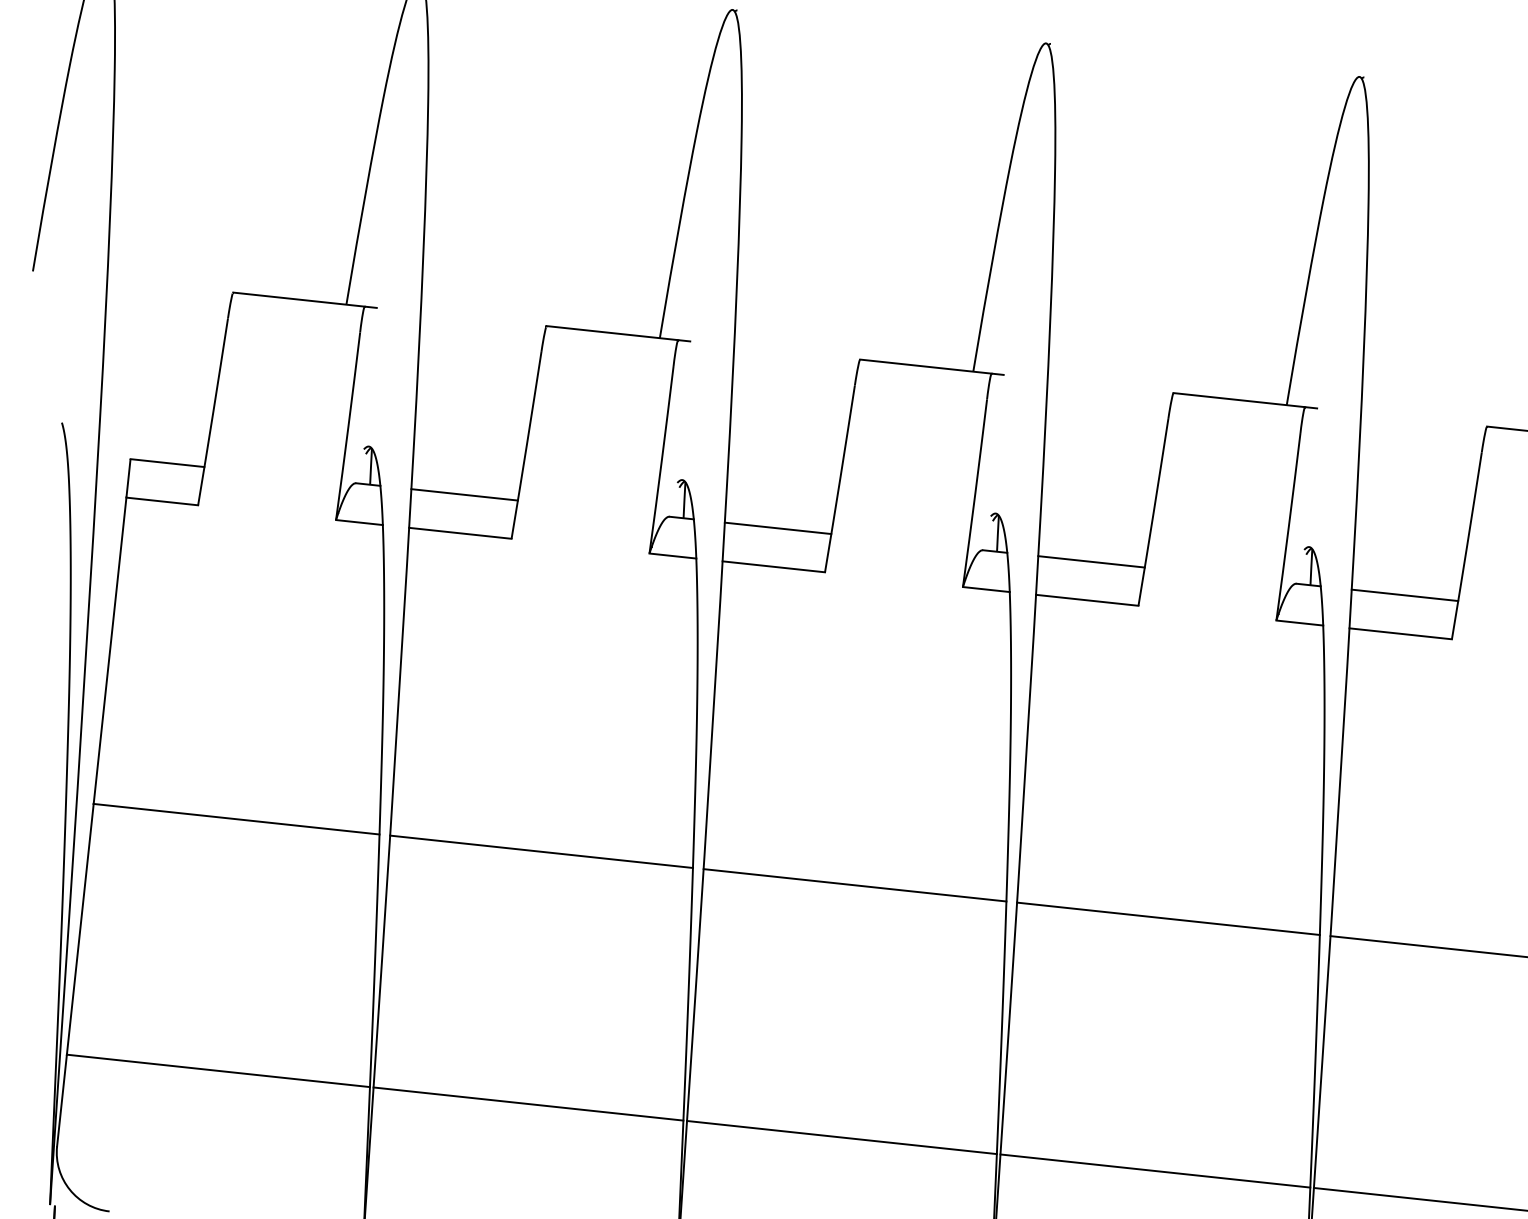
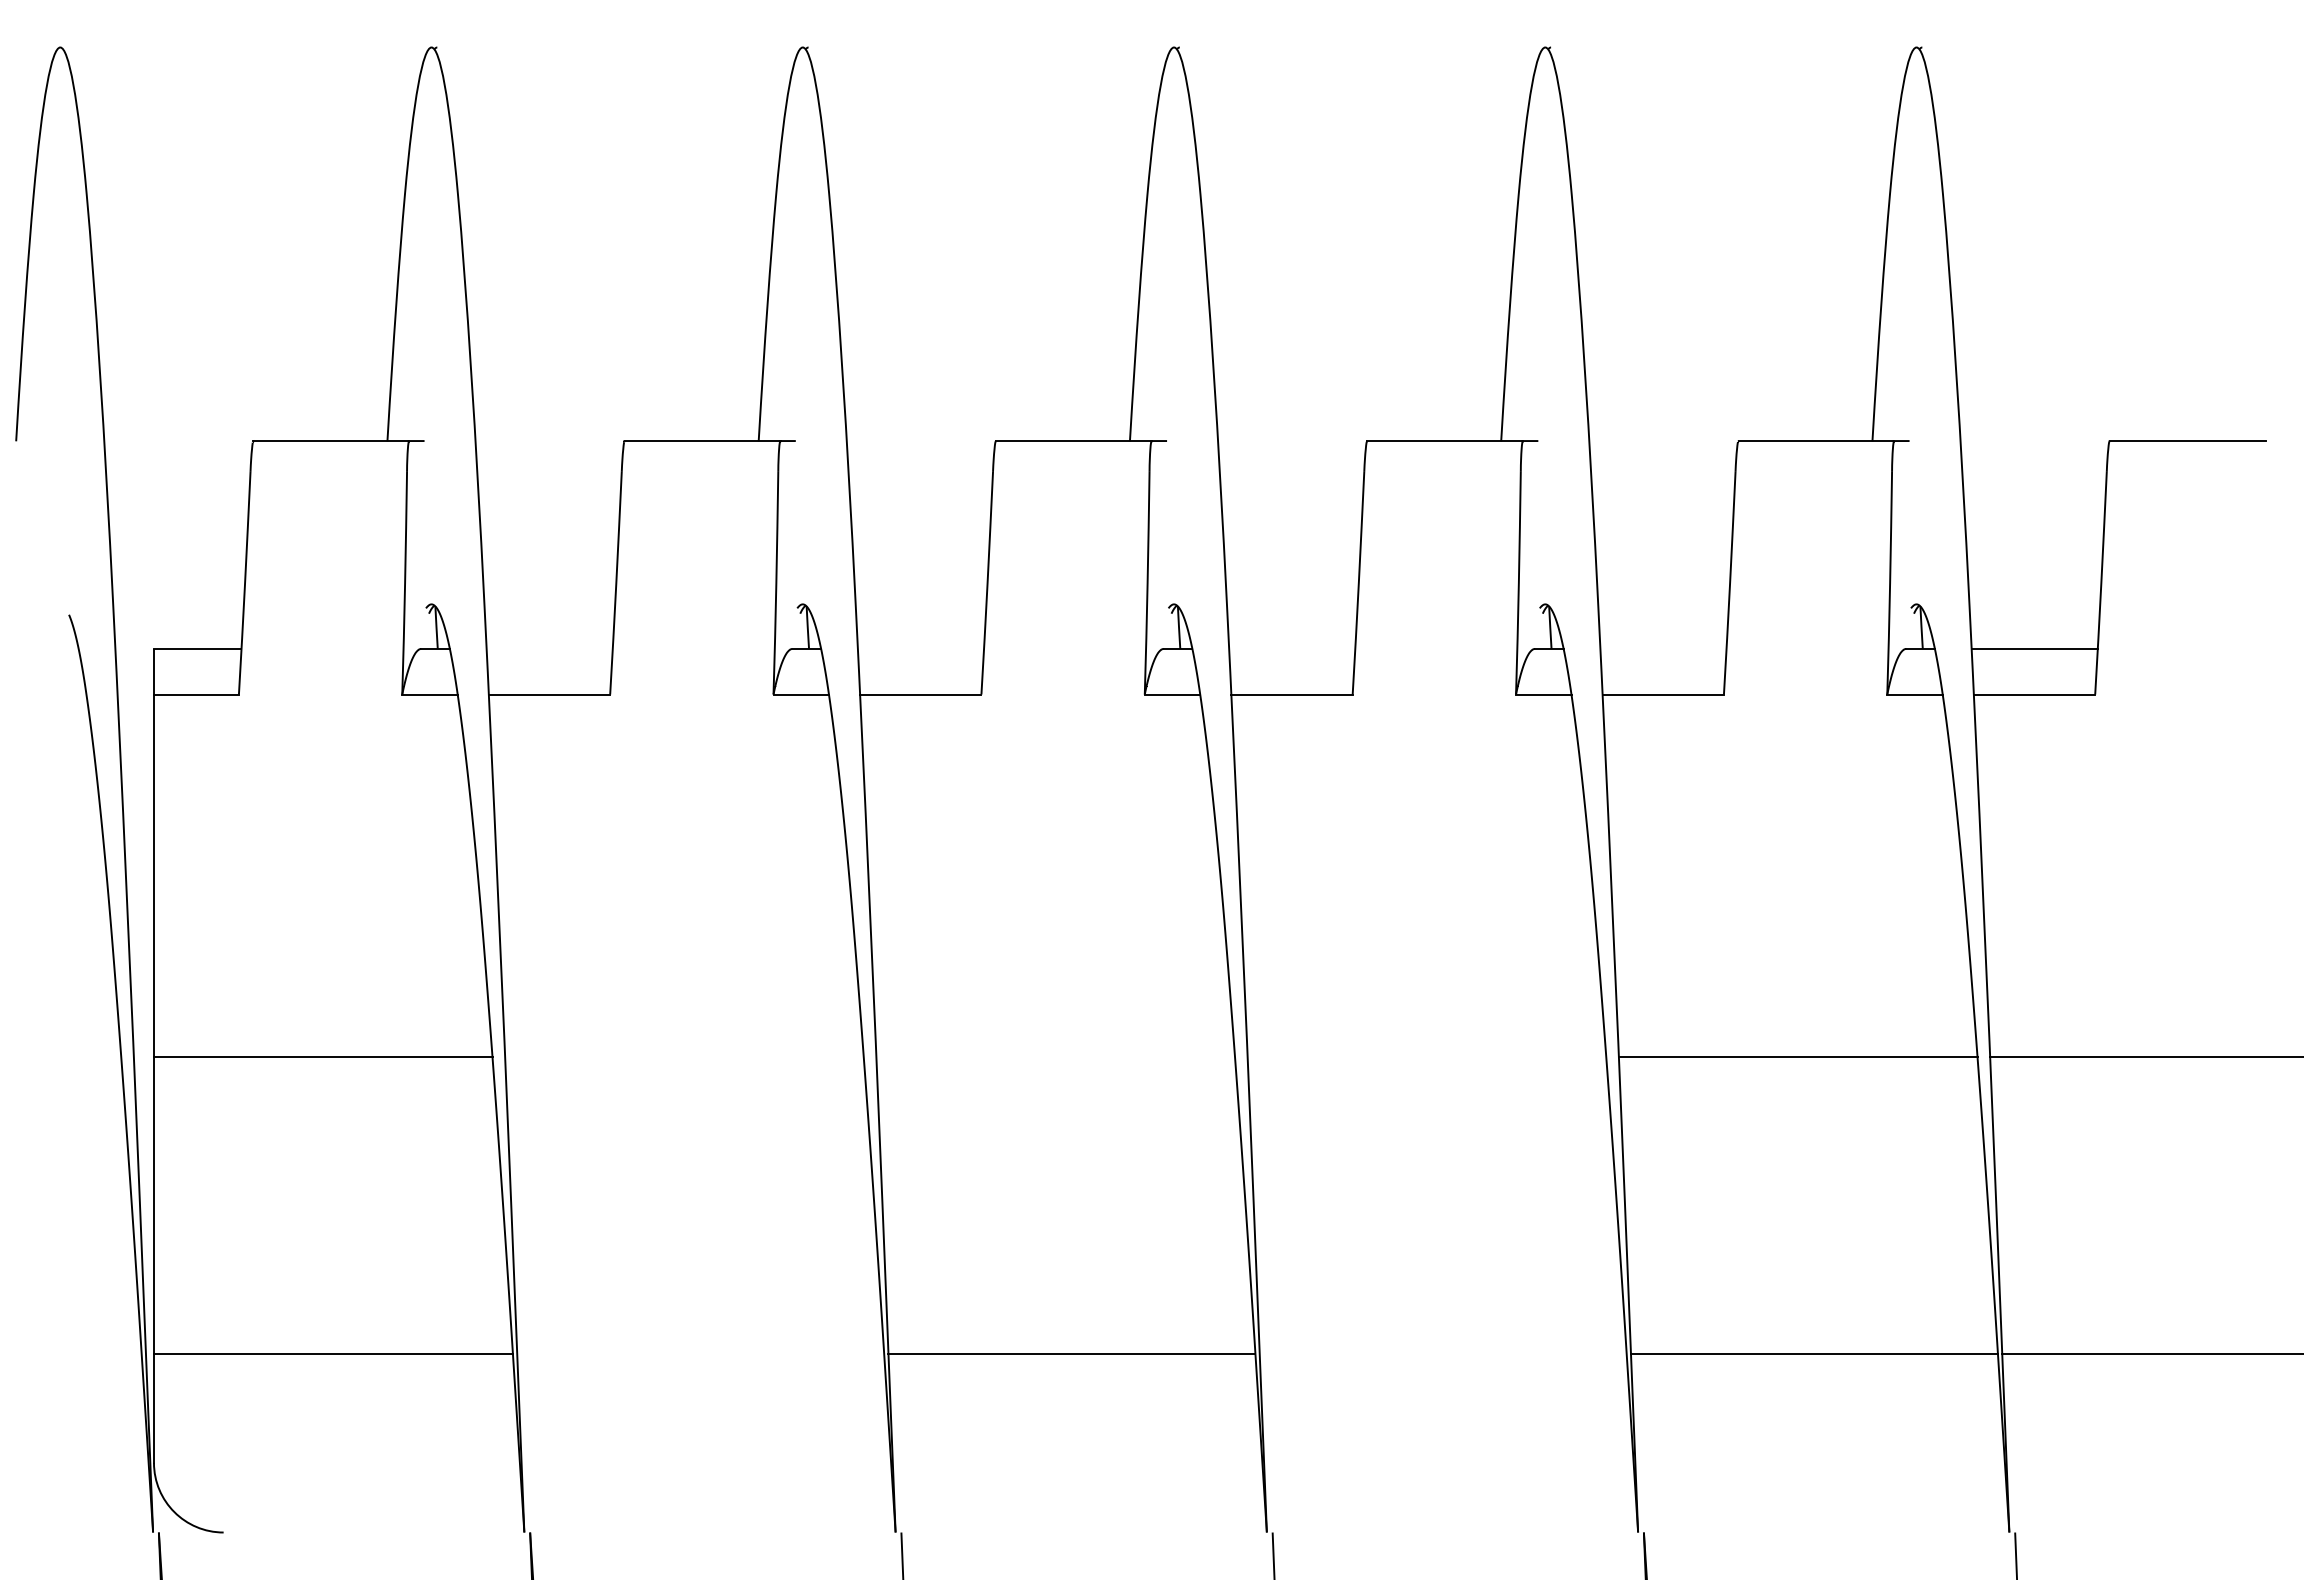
line: (464, 494) -> (549, 648), removed
line: (777, 527) -> (920, 648), removed
line: (1091, 561) -> (1292, 648), removed
line: (1405, 594) -> (1663, 648), removed
line: (541, 851) -> (684, 1057), removed
line: (854, 885) -> (1055, 1057), removed
line: (1168, 918) -> (1426, 1057), removed
line: (528, 1104) -> (700, 1354), removed
line: (1154, 1171) -> (1442, 1354), removed

